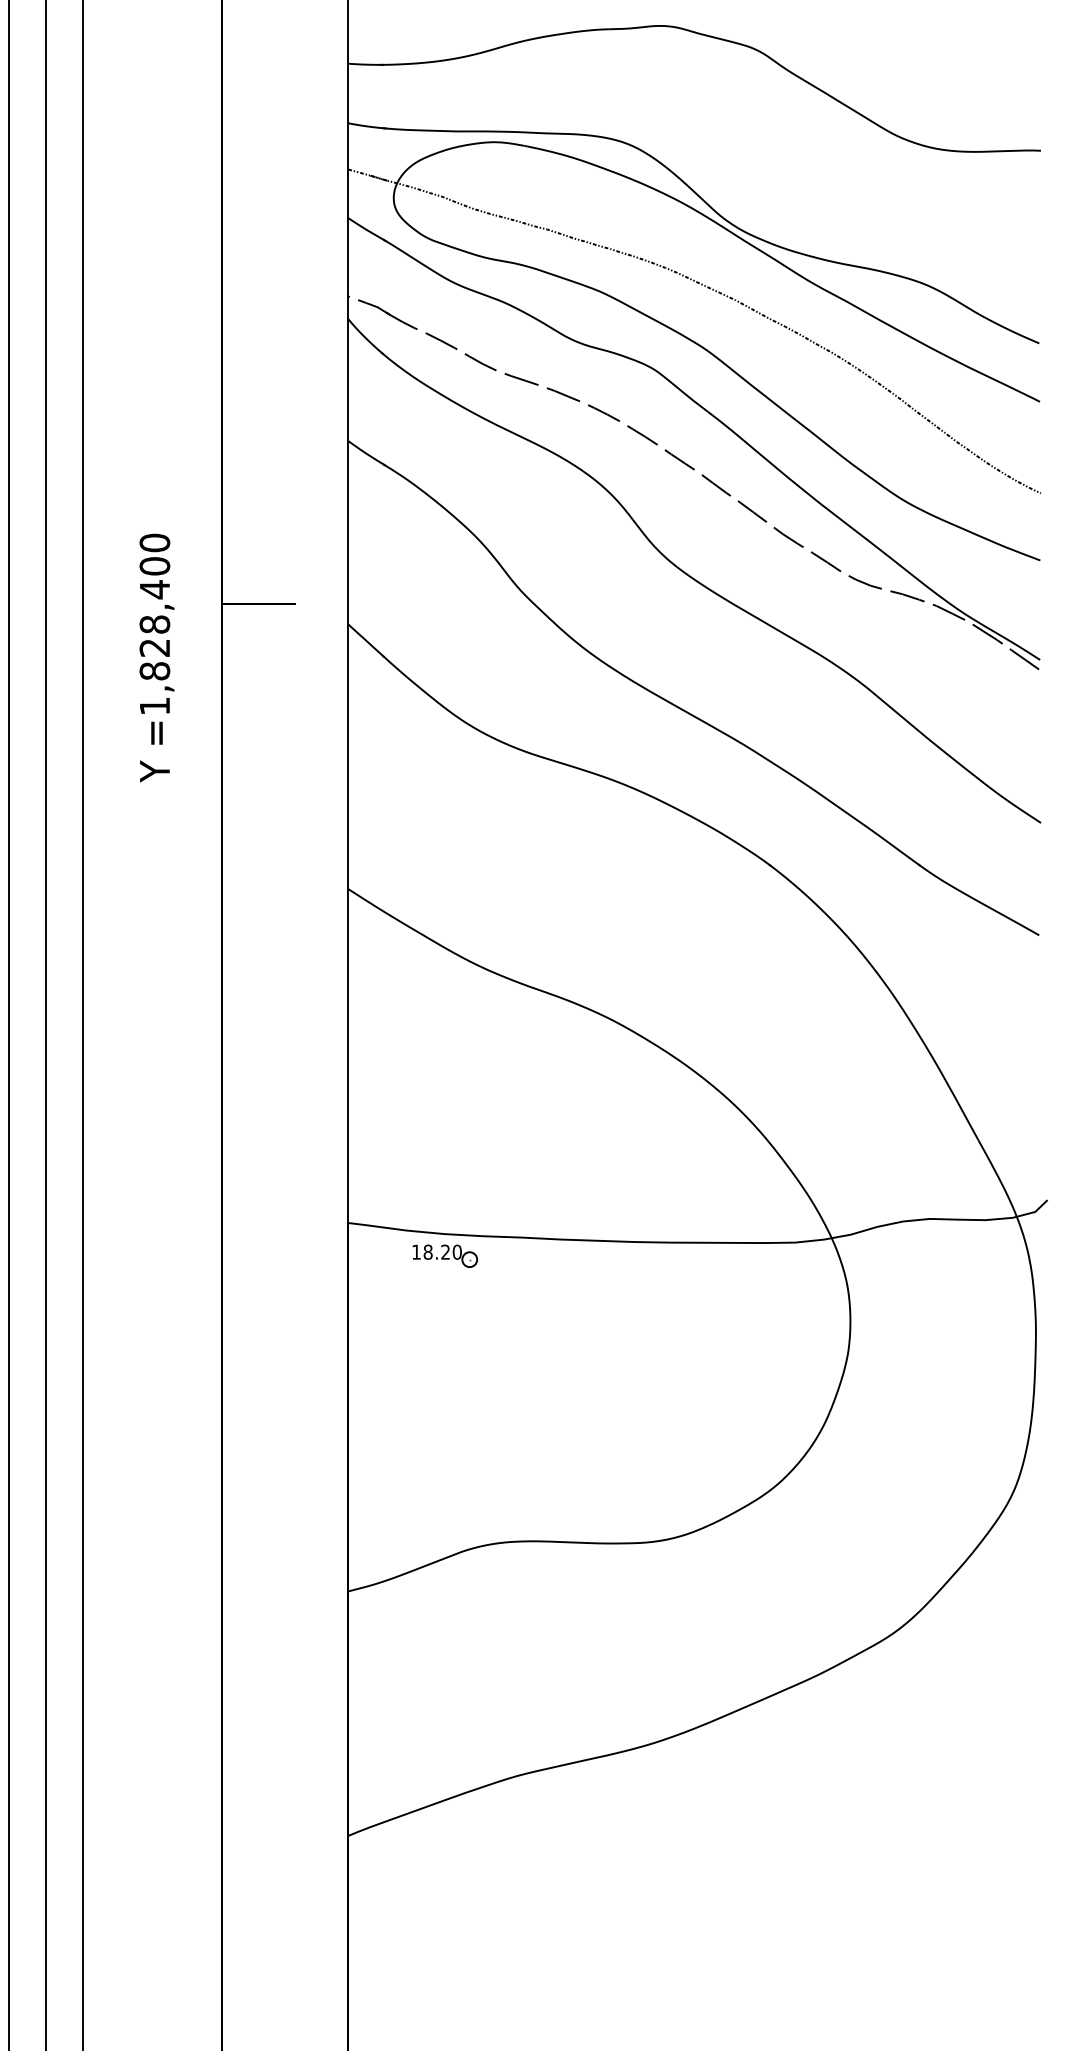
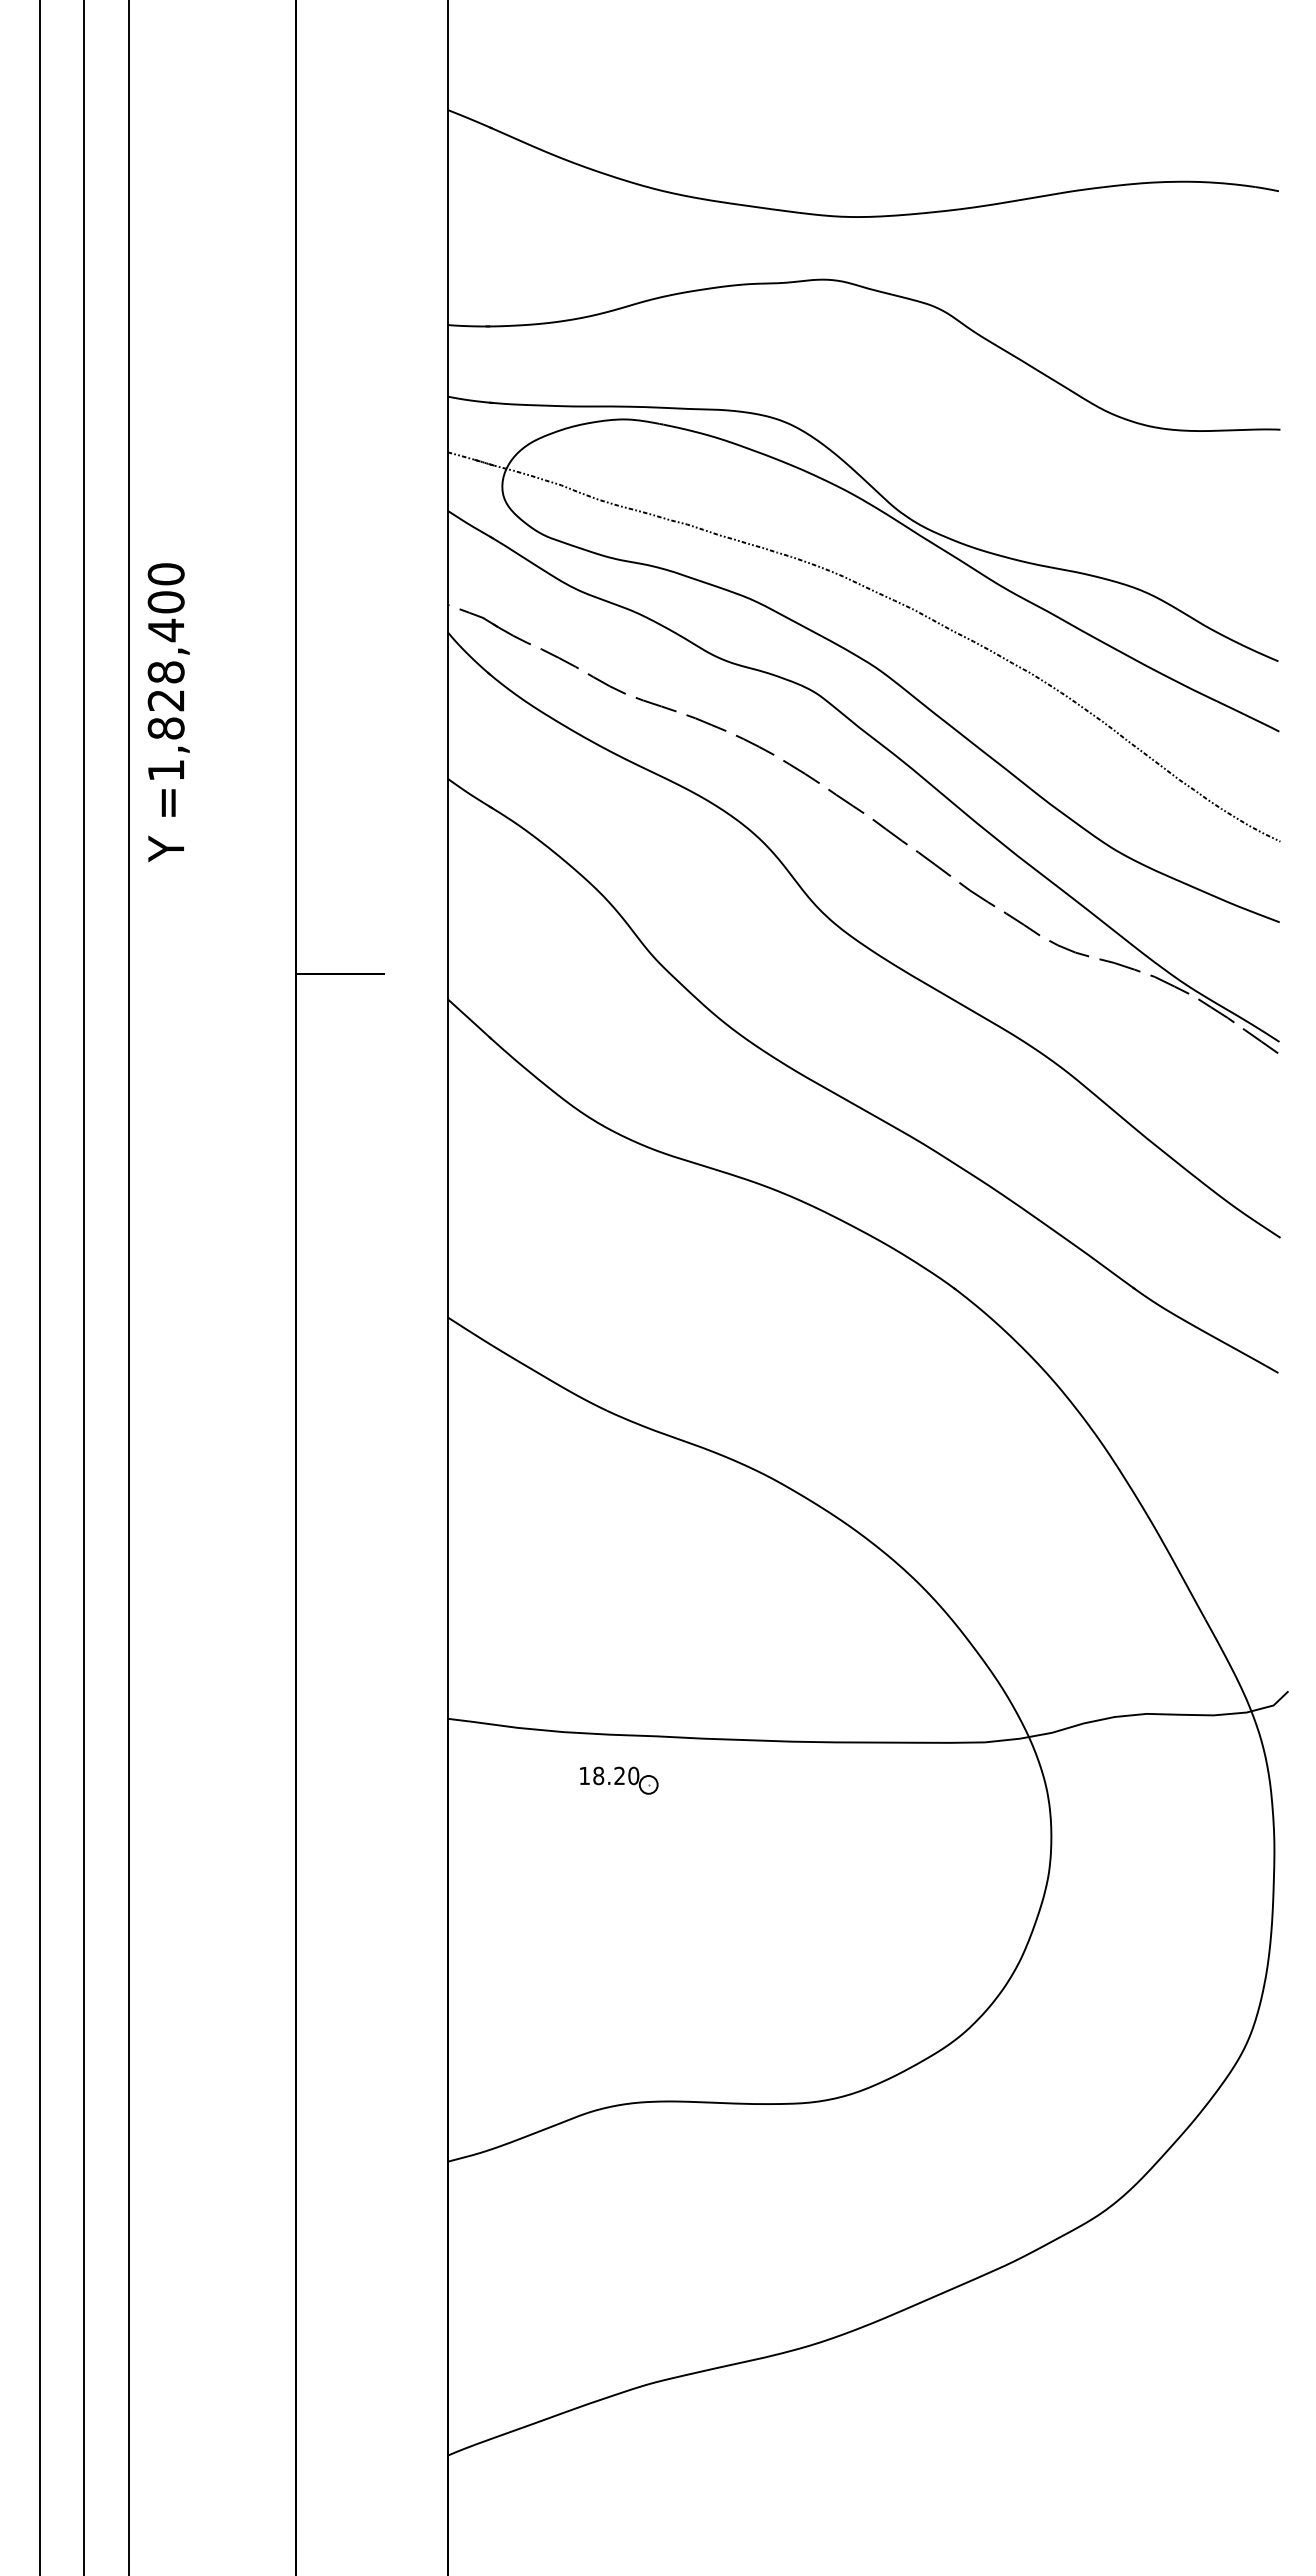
text: (156, 657) -> (168, 712), moved
part: (445, 1256) -> (619, 1780), moved

